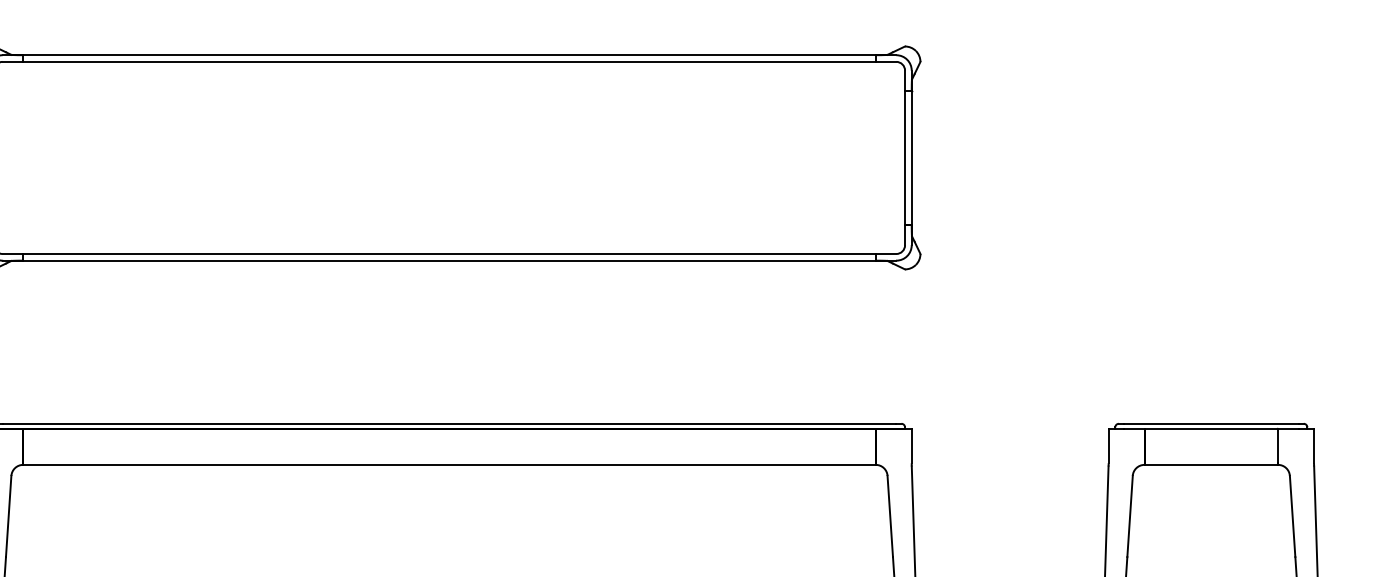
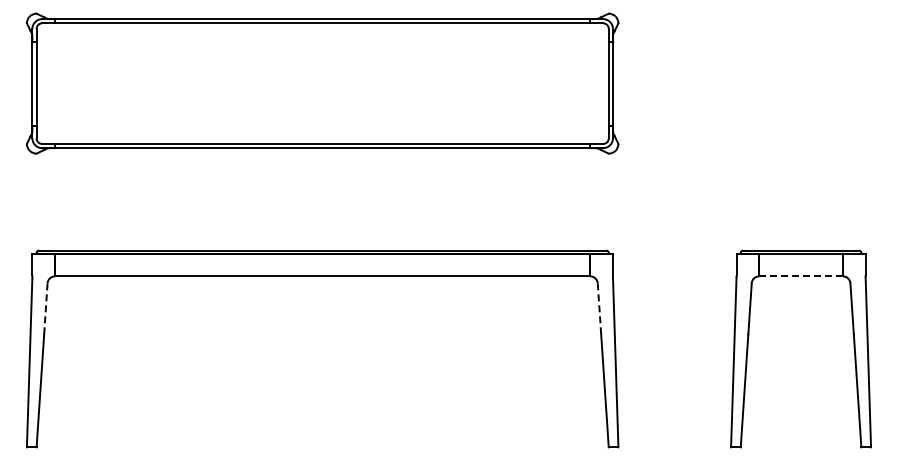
line: (1212, 465) -> (801, 276), solid -> dashed
line: (8, 516) -> (45, 308), solid -> dashed
line: (890, 516) -> (599, 308), solid -> dashed

